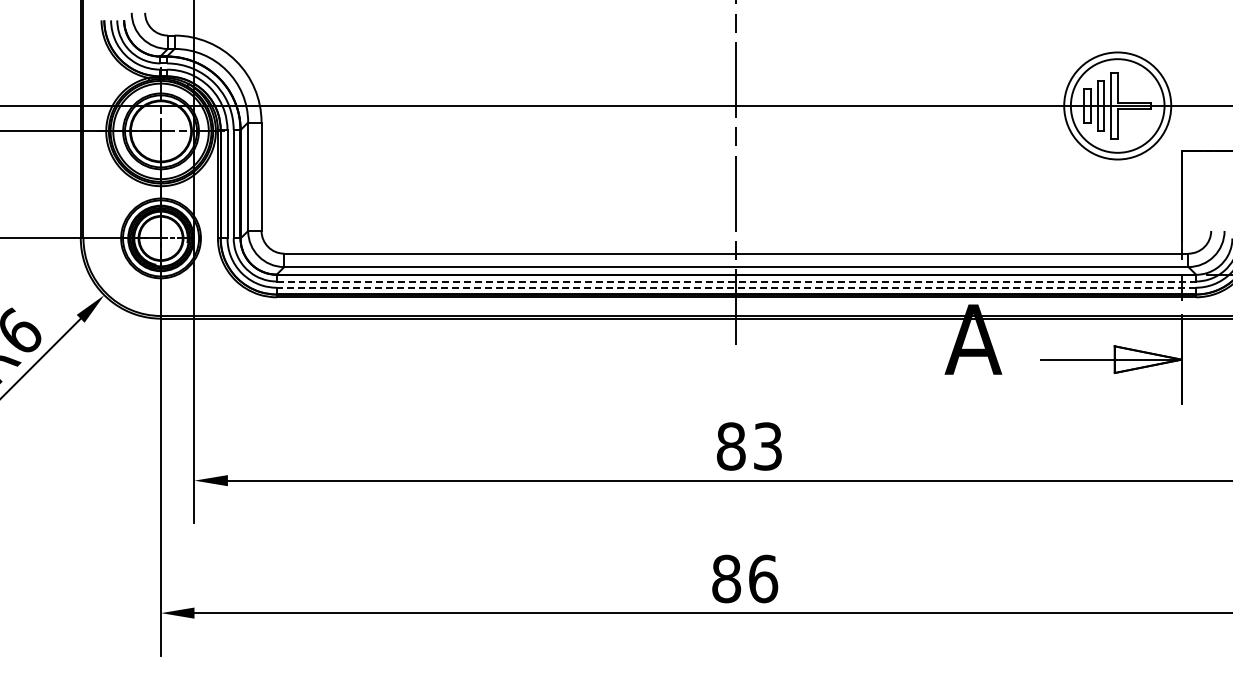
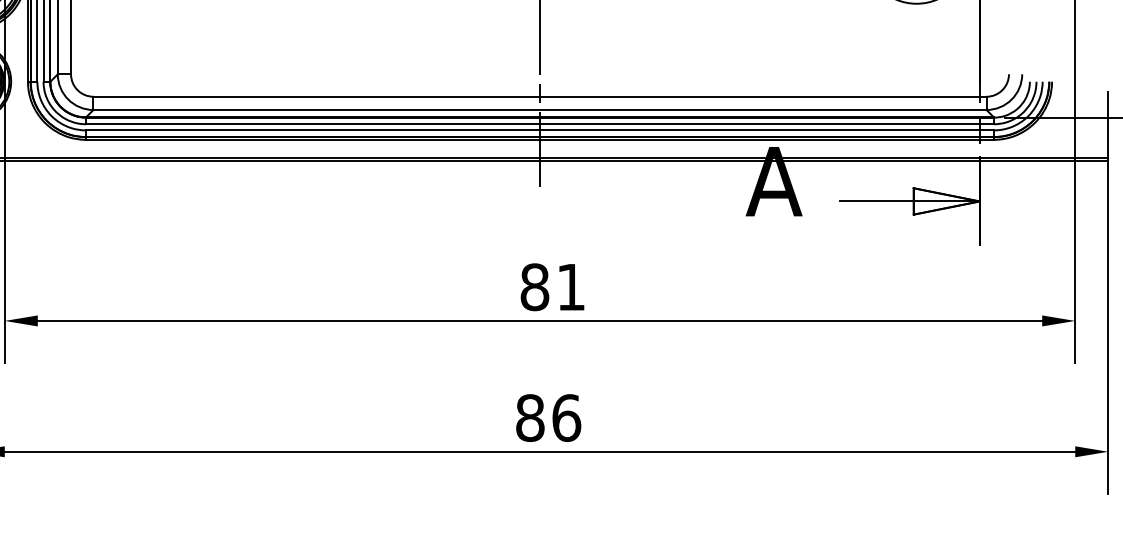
line: (736, 281) -> (540, 124), dashed -> solid
line: (736, 287) -> (540, 130), dashed -> solid
text: (767, 446) -> (570, 287), 83 -> 81

